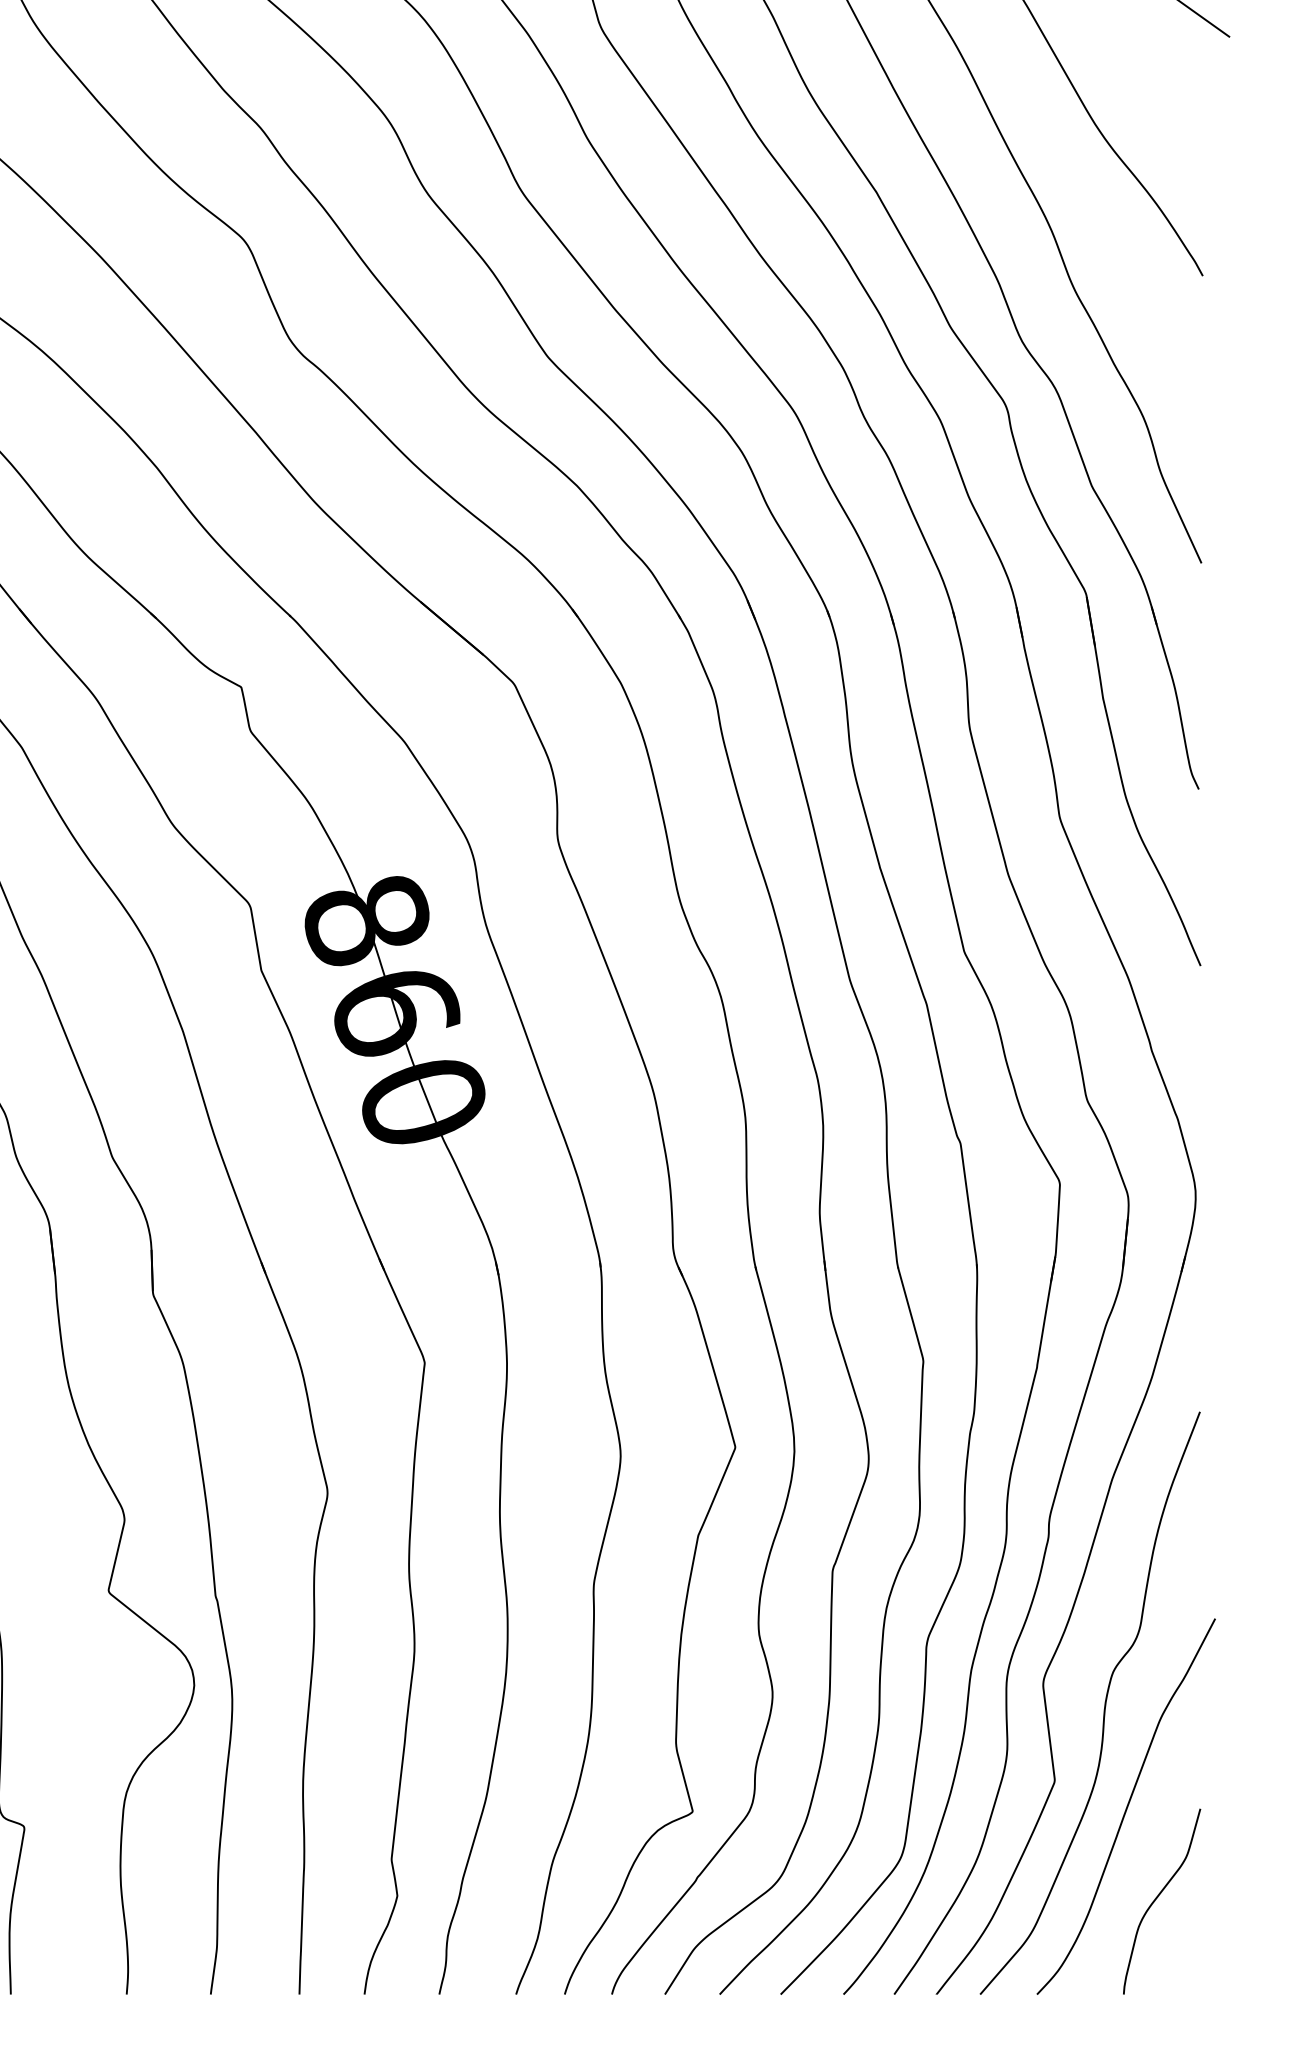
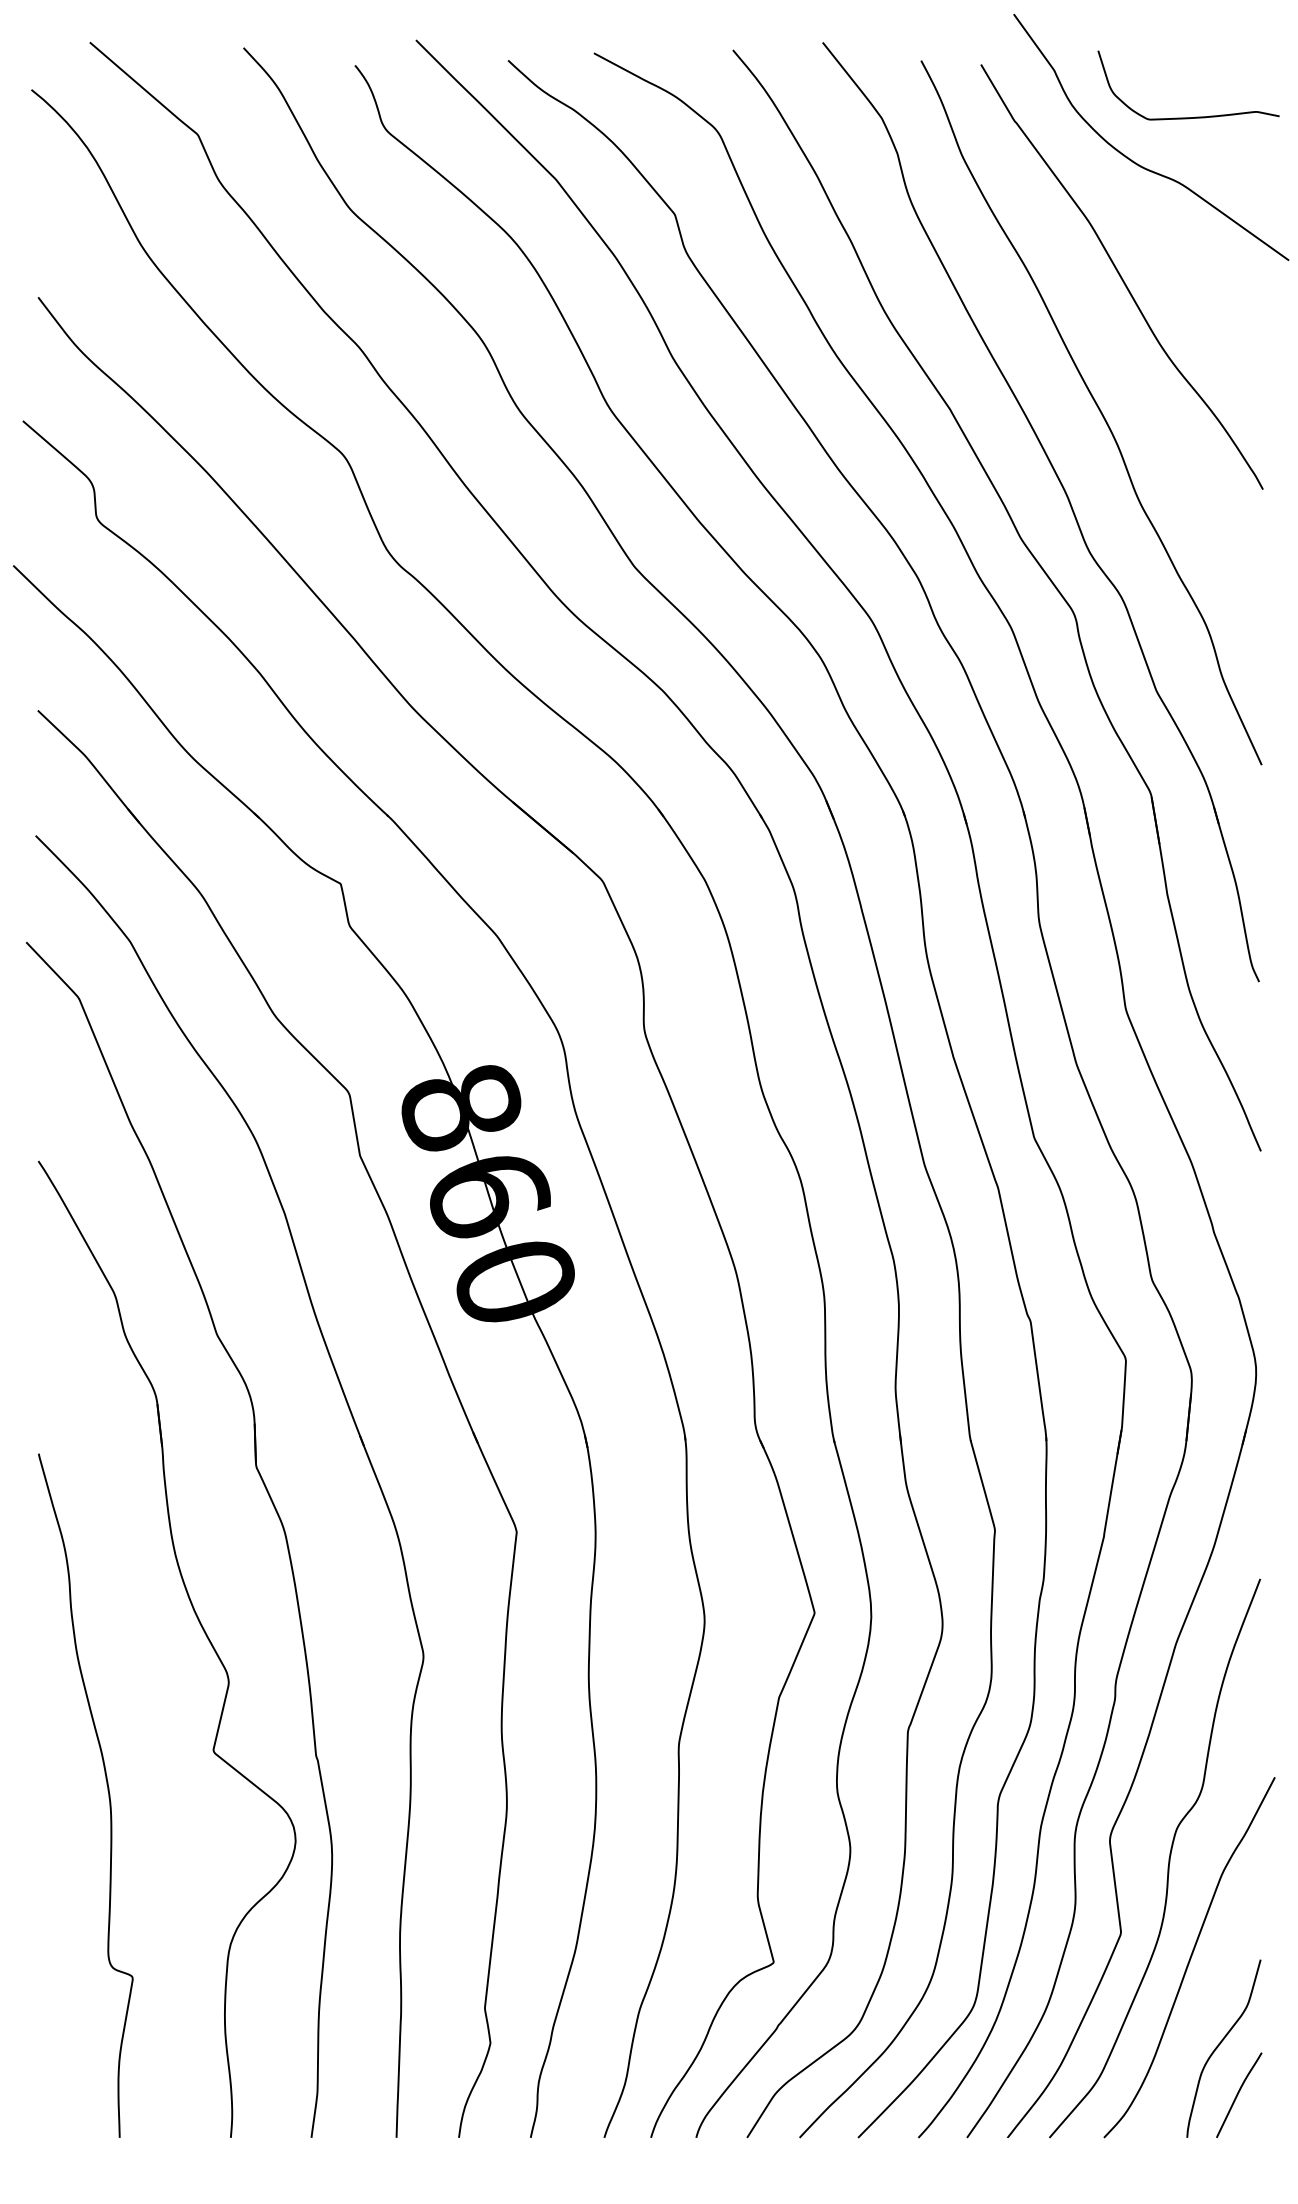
curve: (1177, 1949) -> (1238, 2094), added

